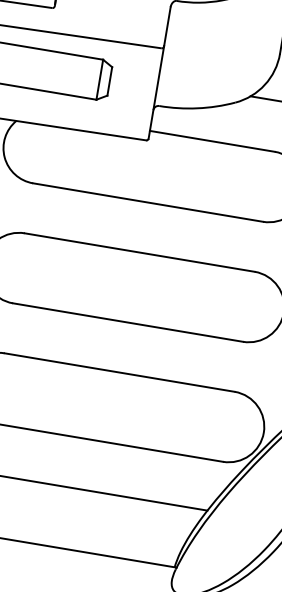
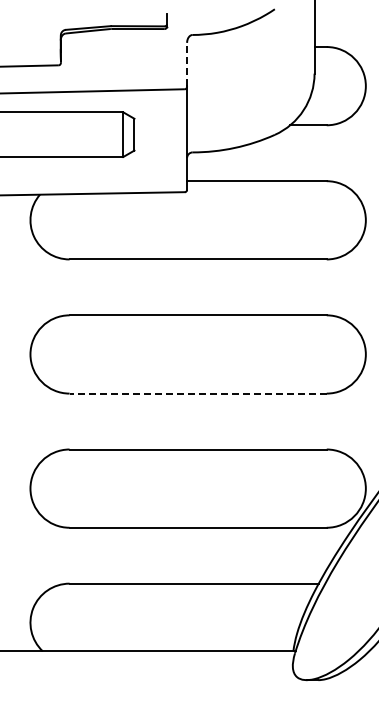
line: (167, 26) -> (187, 64), solid -> dashed
line: (128, 322) -> (198, 393), solid -> dashed

